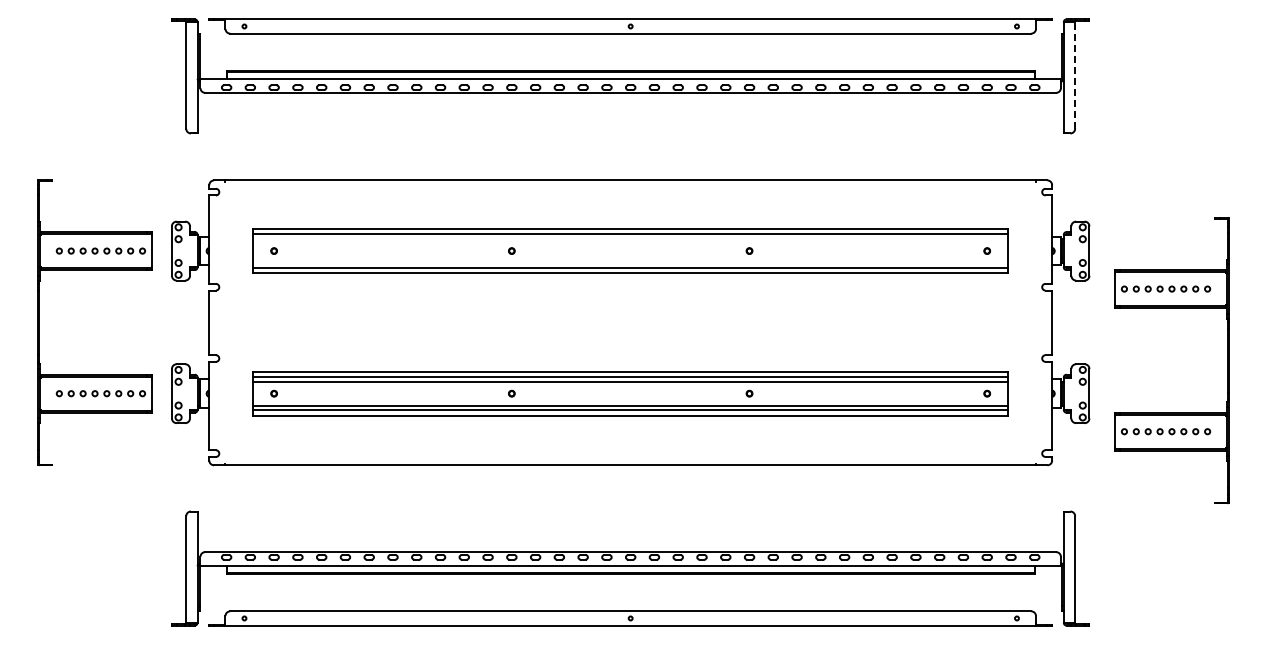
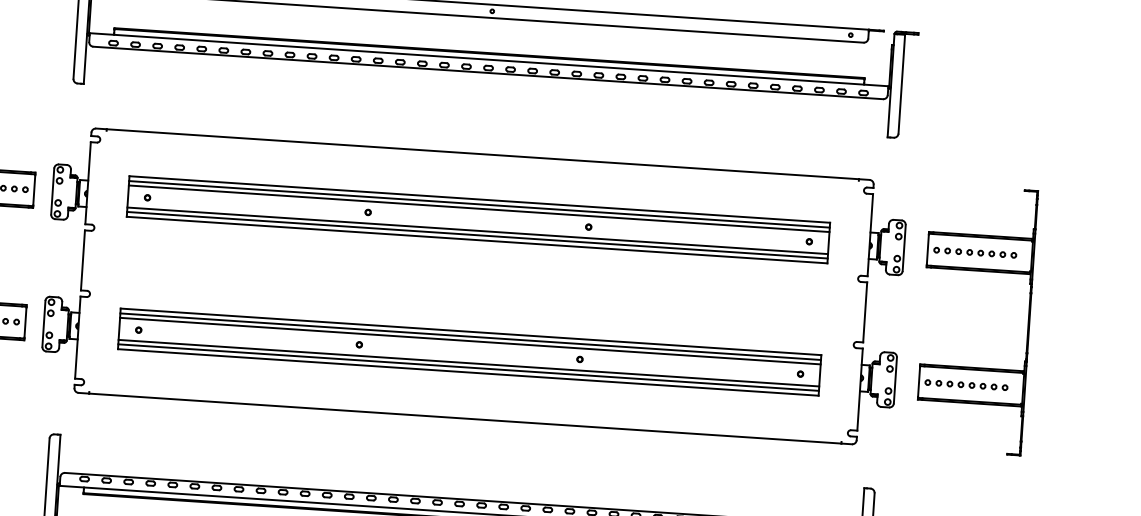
line: (1075, 74) -> (902, 83), dashed -> solid
line: (630, 239) -> (478, 209), added
line: (630, 262) -> (477, 230), added
part: (1171, 308) -> (979, 271), moved

